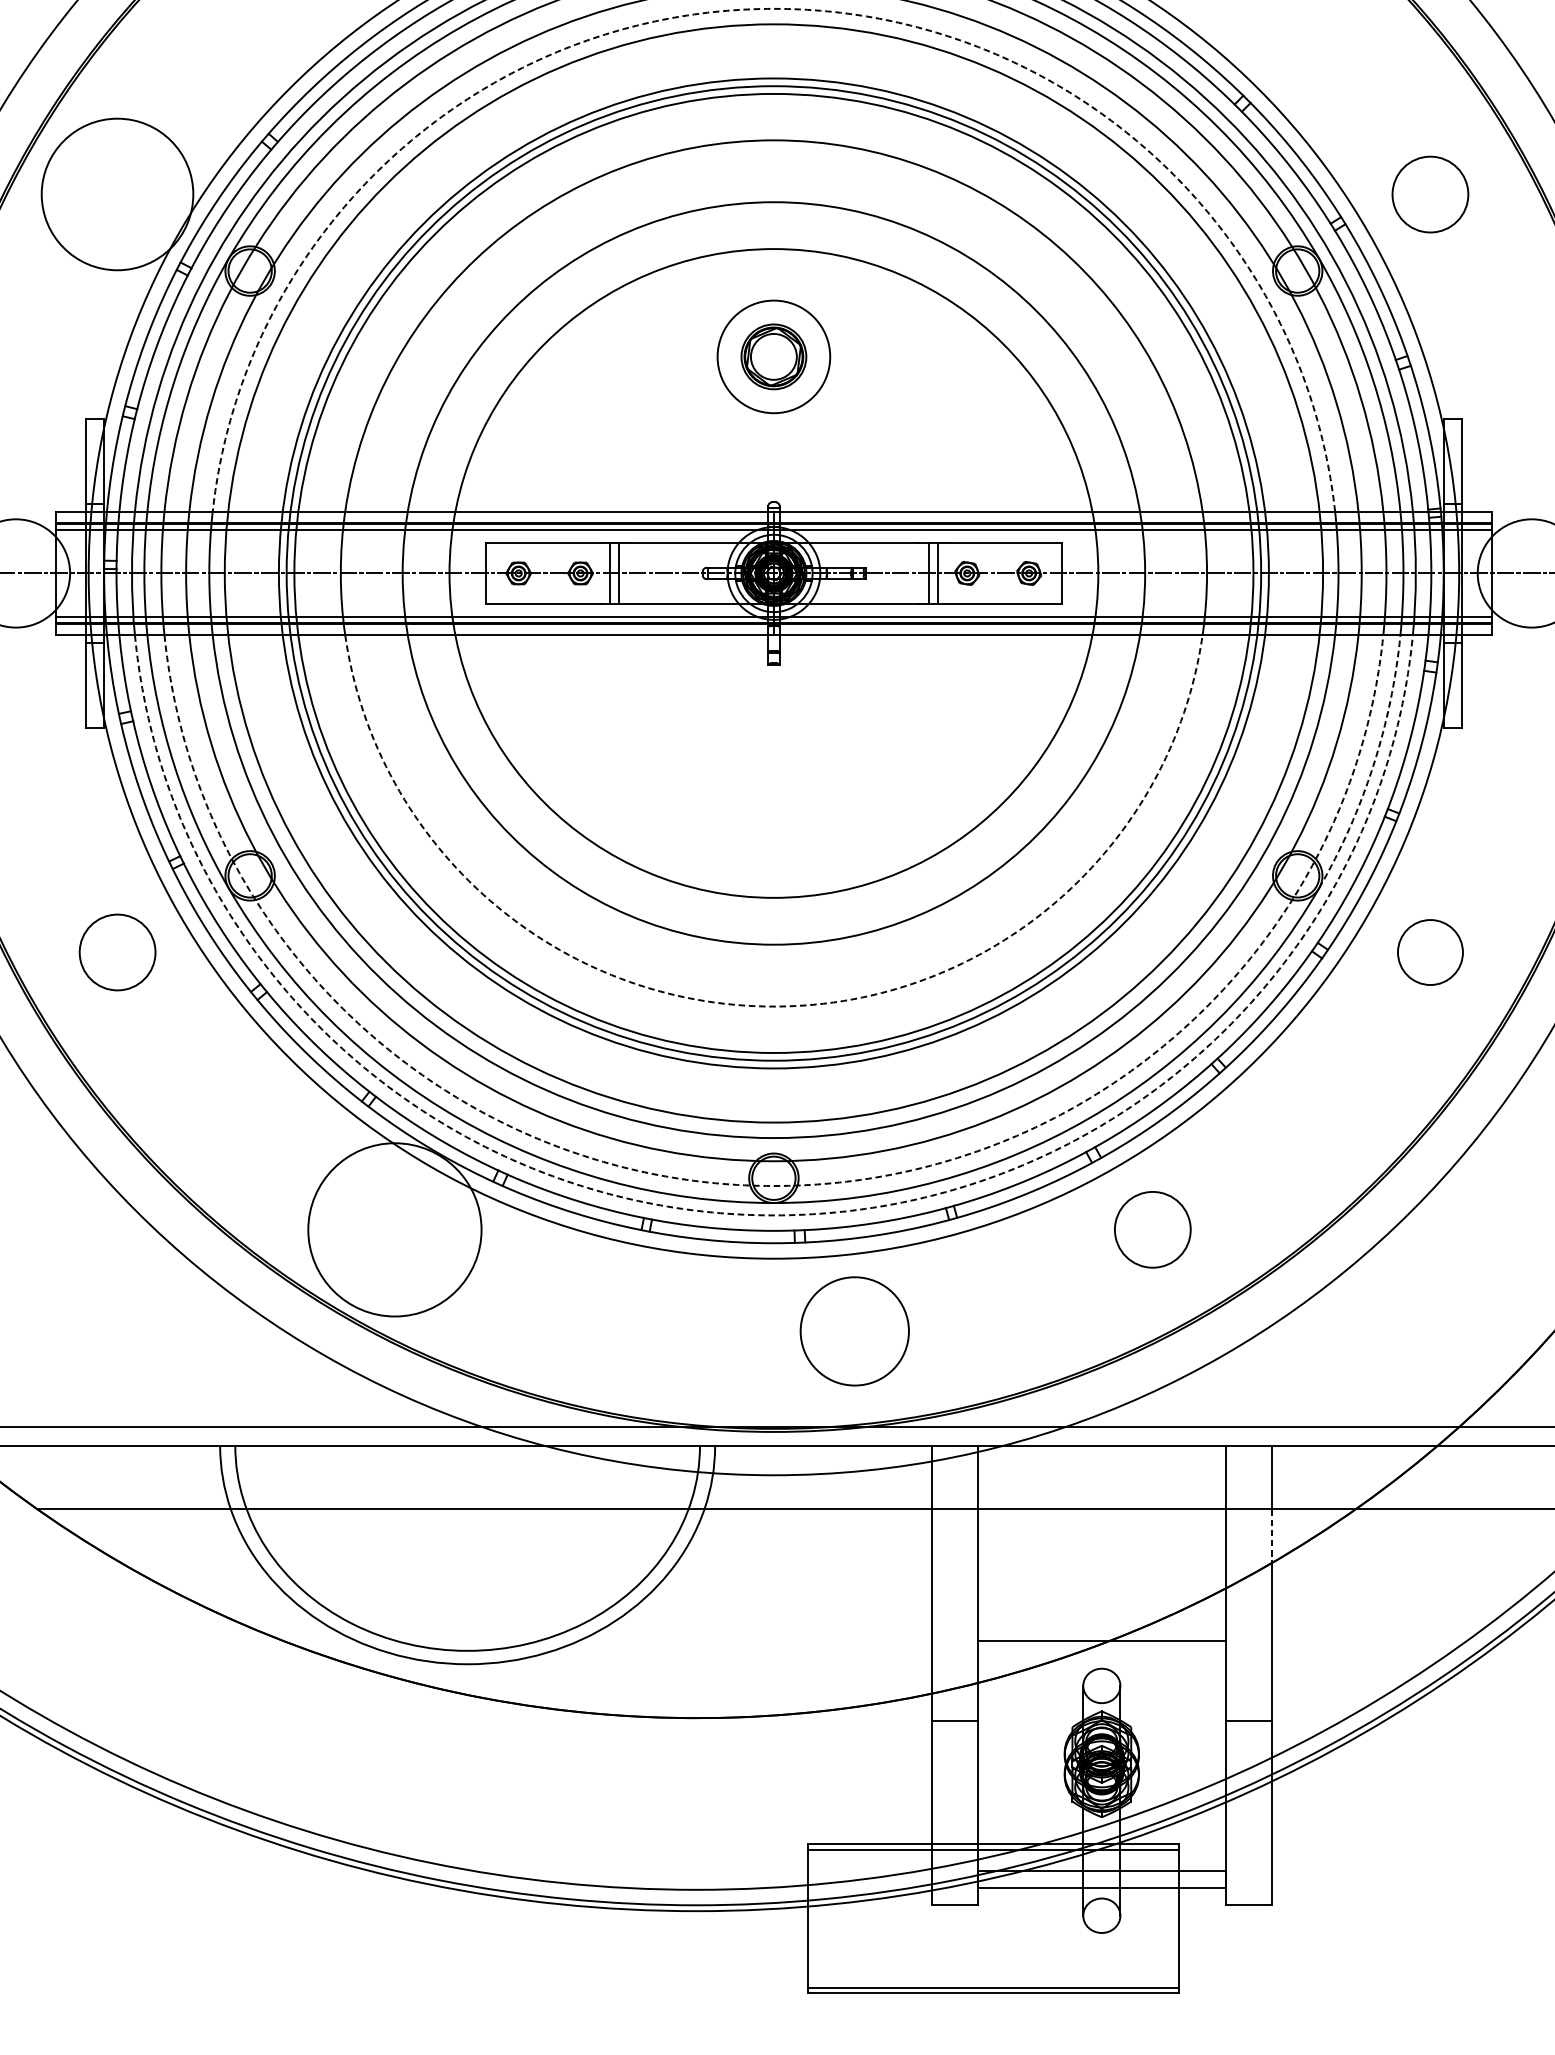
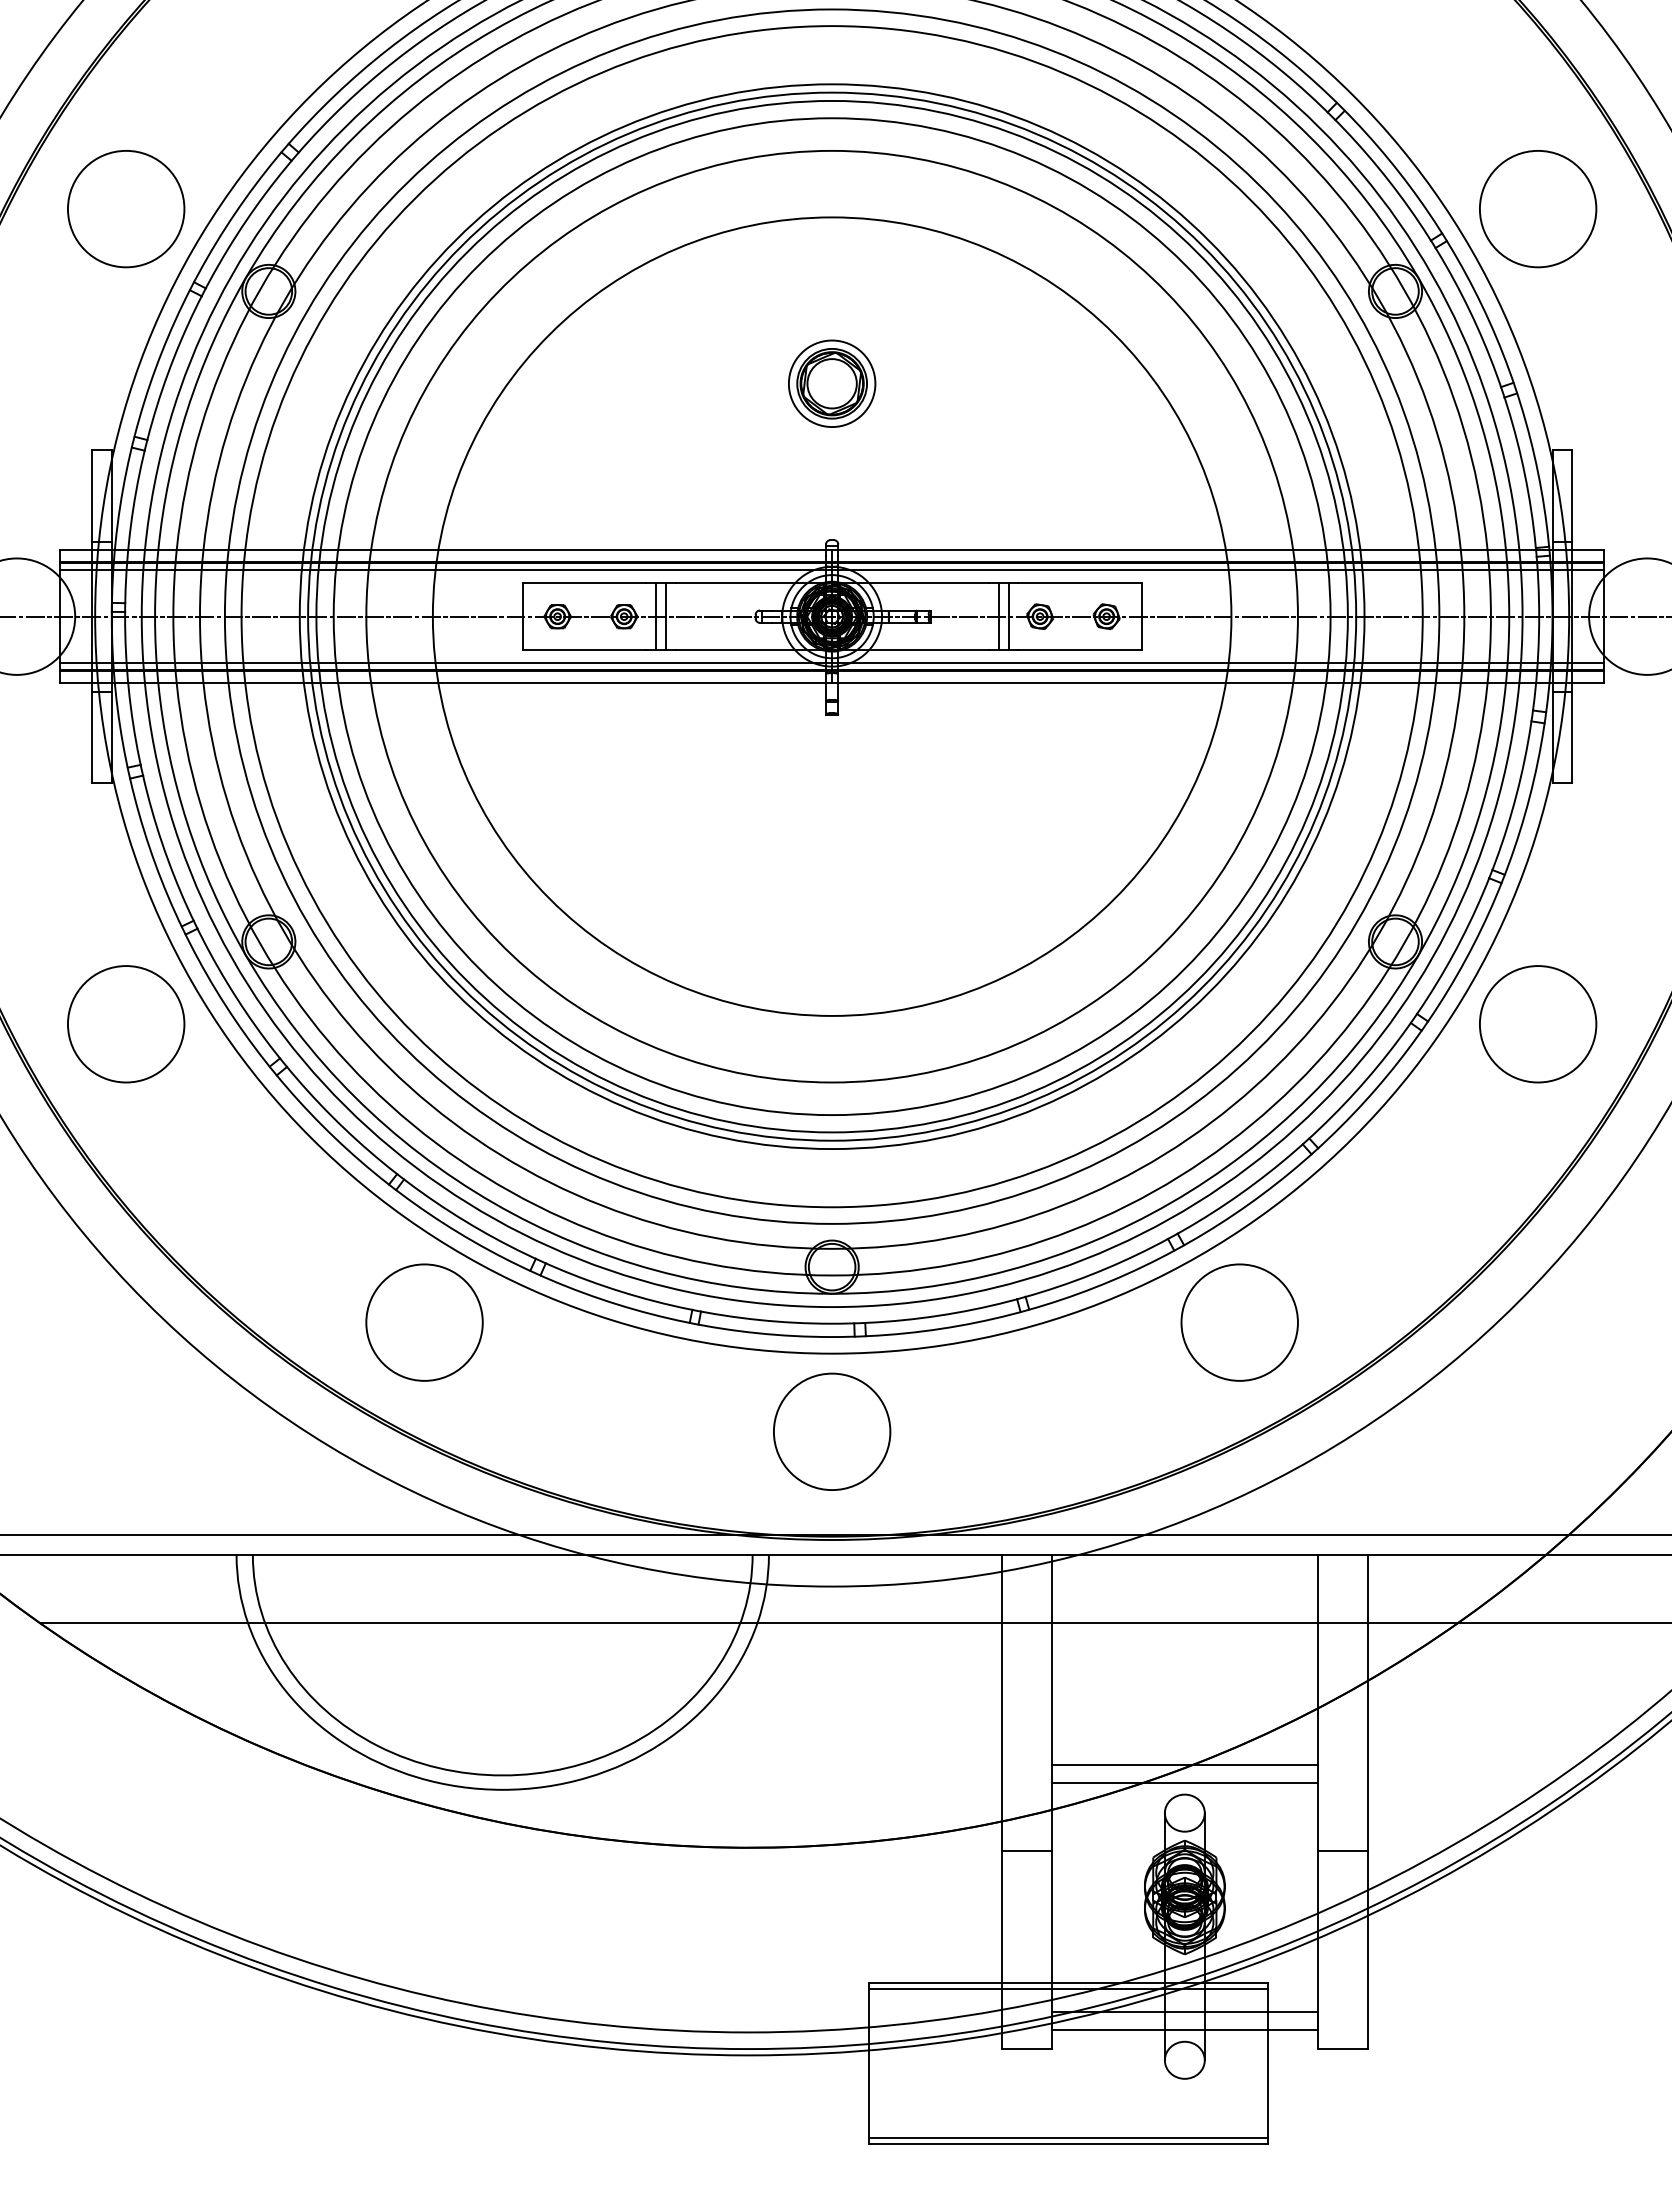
arc: (774, 8) -> (832, 9), dashed -> solid
circle: (116, 193) -> (125, 208), size x0.71
circle: (1430, 194) -> (1538, 209), size x1.43
circle: (773, 356) -> (831, 383), size x0.71
circle: (773, 573) -> (831, 616), size x1.43
arc: (1373, 765) -> (1476, 823), dashed -> solid
circle: (117, 952) -> (126, 1024), size x1.43
circle: (1430, 952) -> (1538, 1024), size x1.67
arc: (774, 1006) -> (832, 1082), dashed -> solid
arc: (774, 1186) -> (832, 1275), dashed -> solid
arc: (774, 1215) -> (832, 1307), dashed -> solid
circle: (394, 1229) -> (424, 1322), size x0.62
circle: (1152, 1229) -> (1239, 1322), size x1.43
circle: (855, 1331) -> (832, 1431), moved
line: (1271, 1536) -> (1367, 1652), dashed -> solid
line: (1101, 1658) -> (1184, 1783), added

